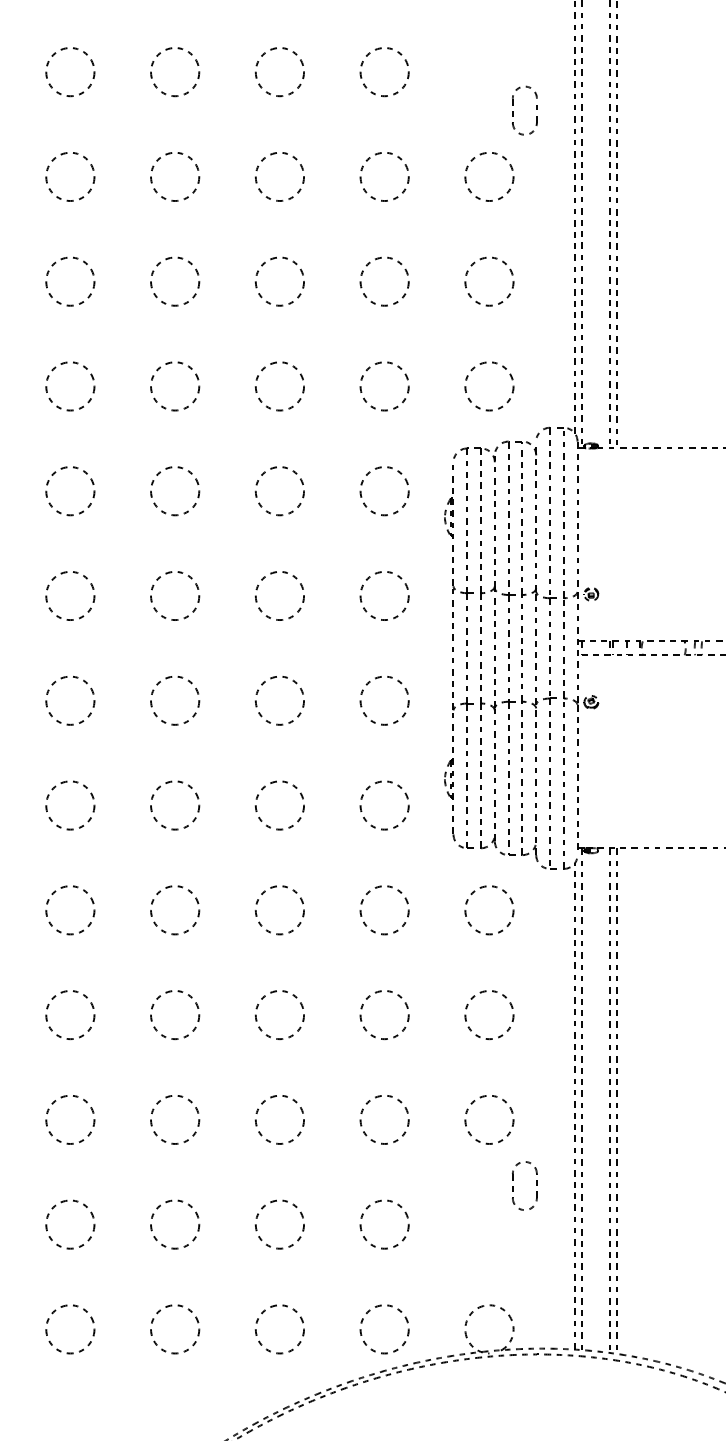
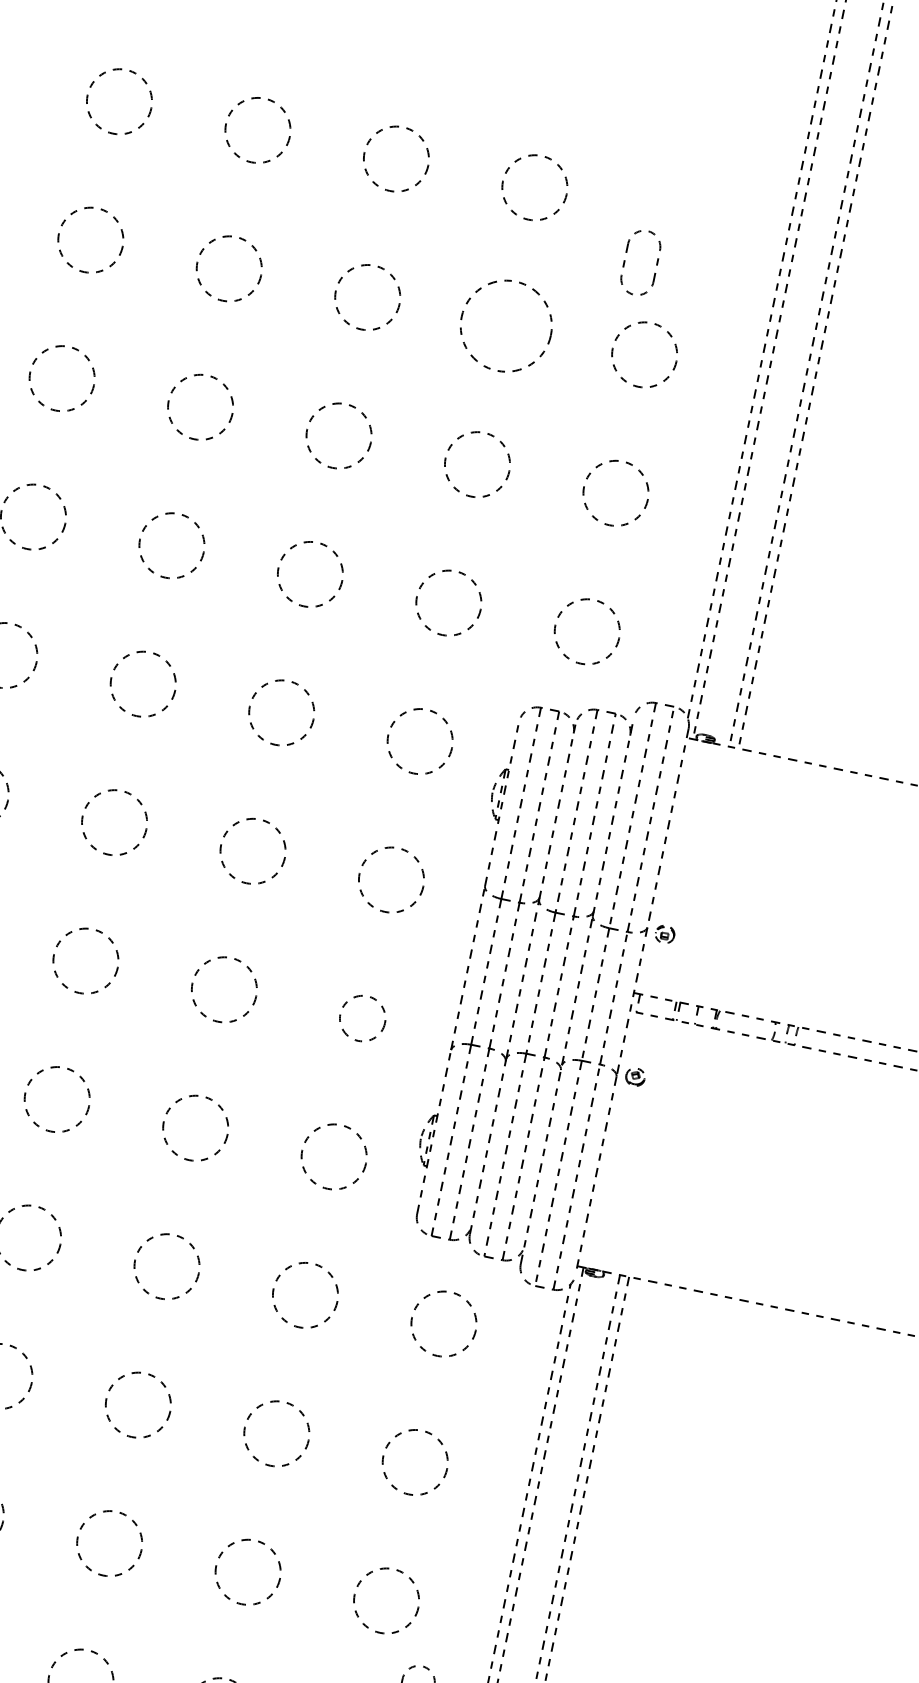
part: (513, 111) -> (625, 260), moved
circle: (384, 176) -> (506, 325), size x1.4
circle: (384, 700) -> (362, 1018), size x0.7

